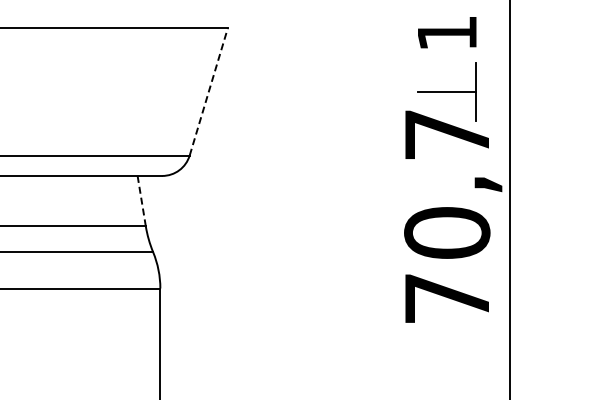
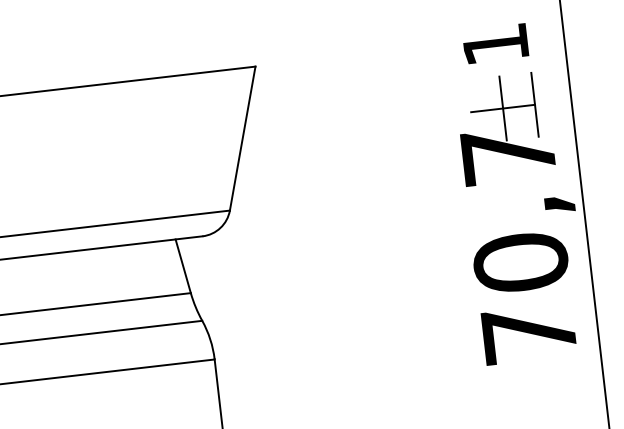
line: (208, 91) -> (242, 138), dashed -> solid
line: (447, 91) -> (503, 108), added
line: (141, 201) -> (183, 266), dashed -> solid

